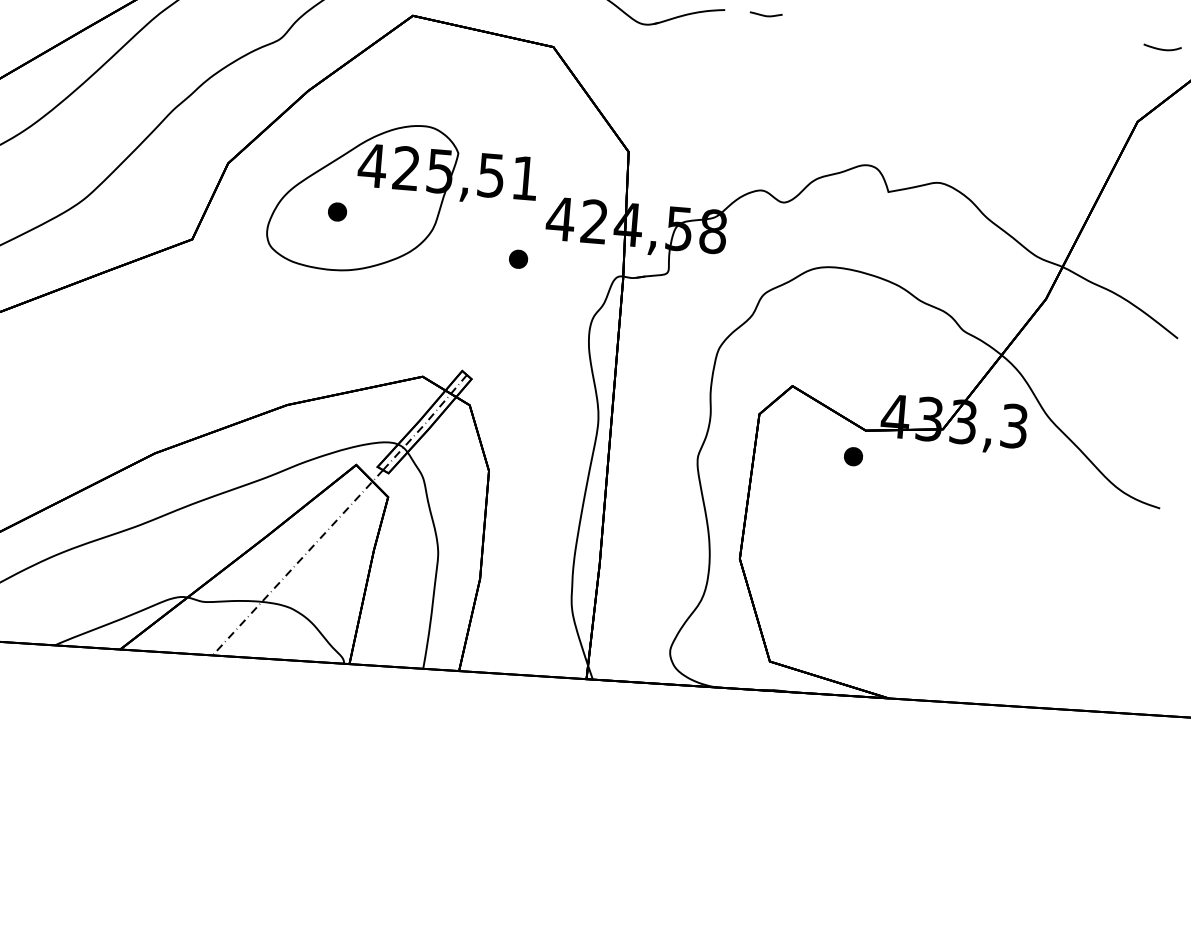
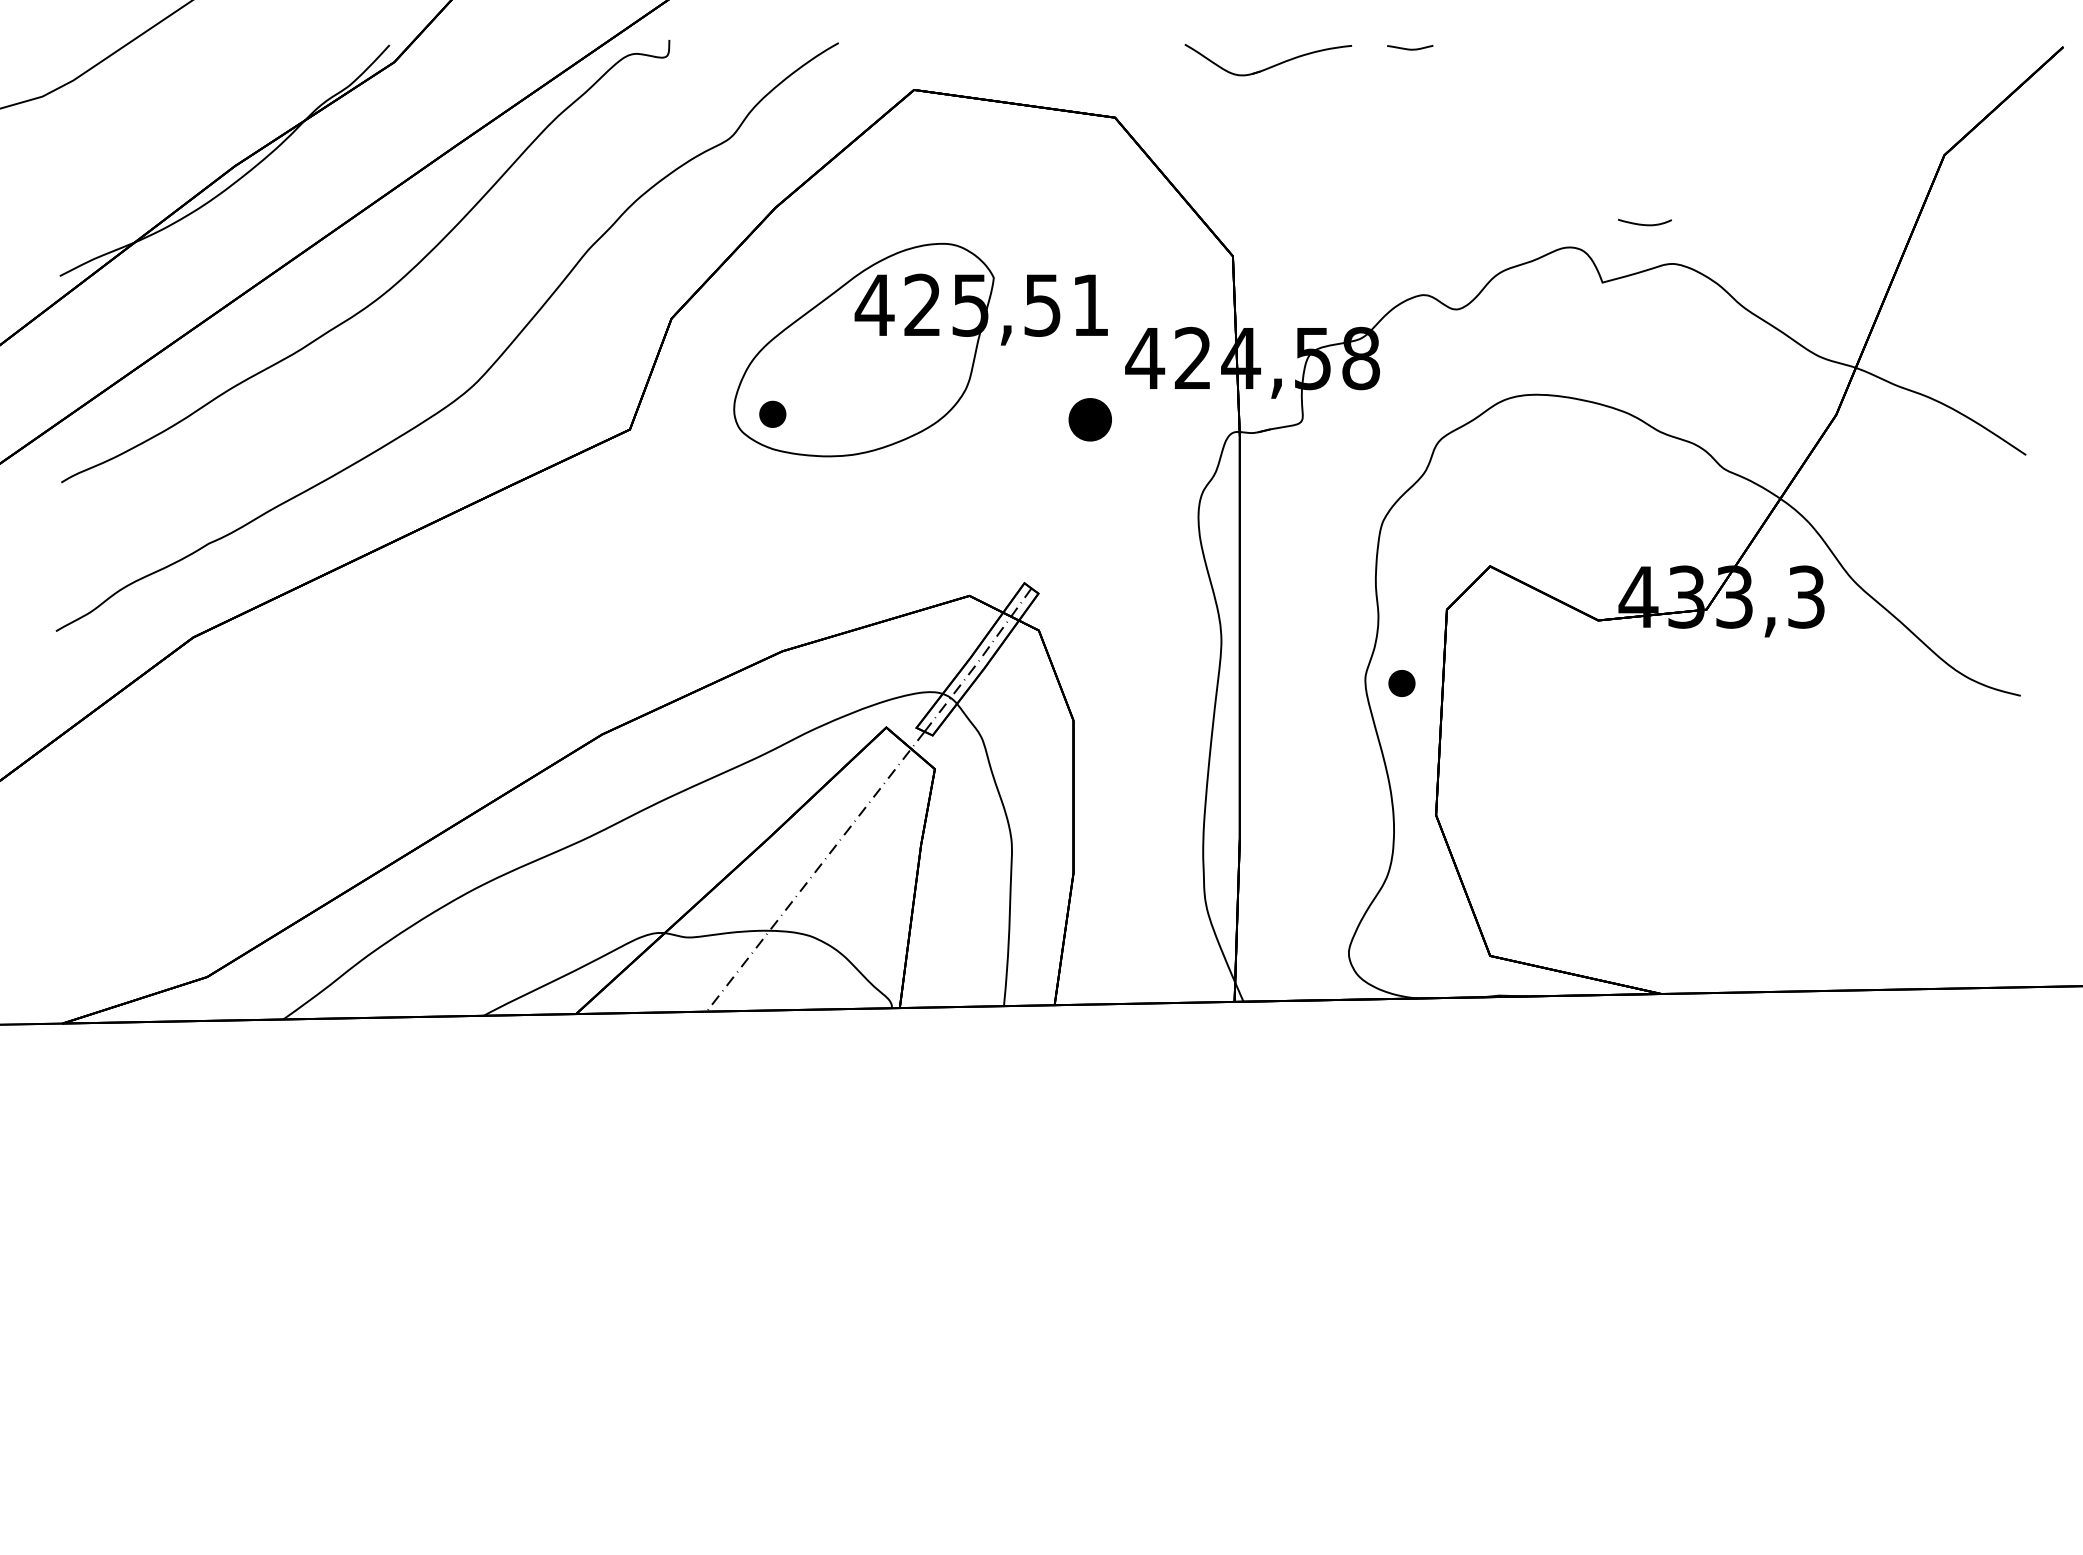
curve: (1162, 49) -> (1644, 224), moved
part: (337, 211) -> (772, 413), moved
part: (518, 259) -> (1090, 419), size x1.6
part: (853, 456) -> (1401, 683), moved

